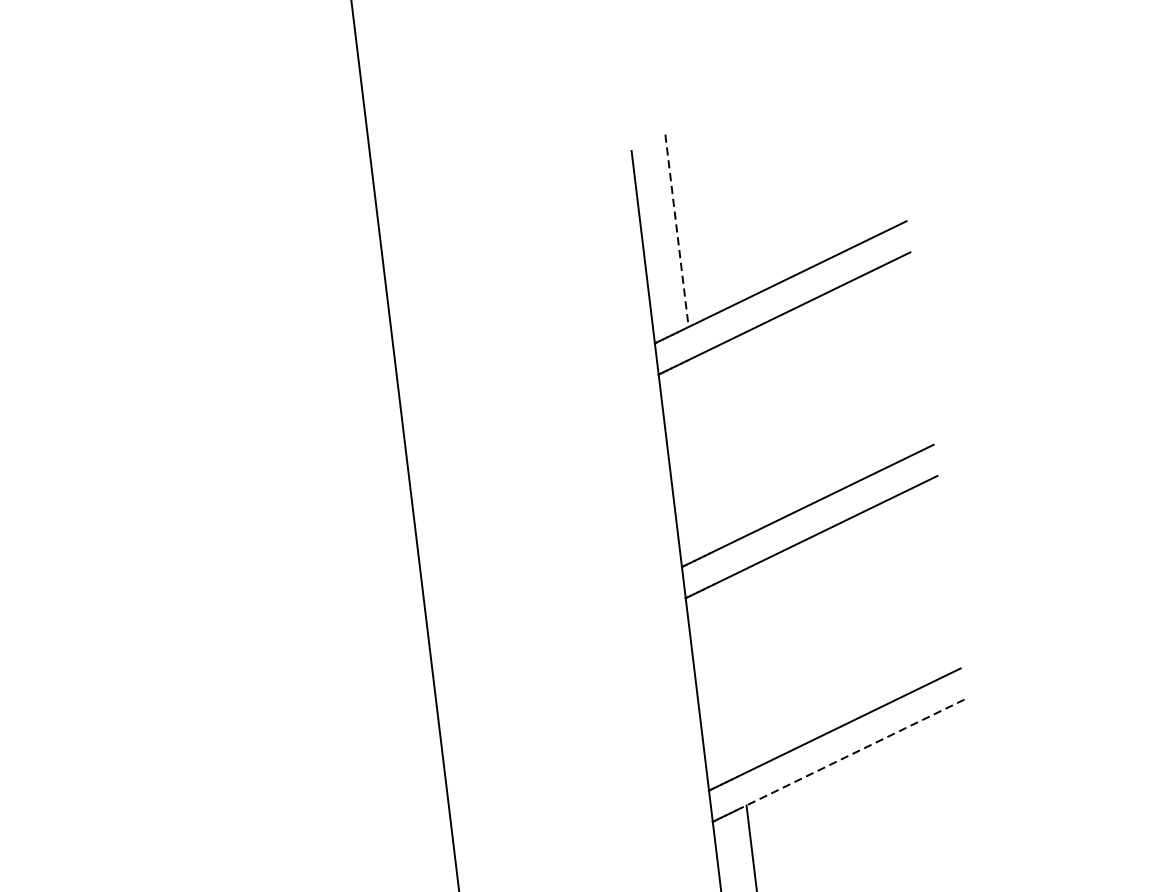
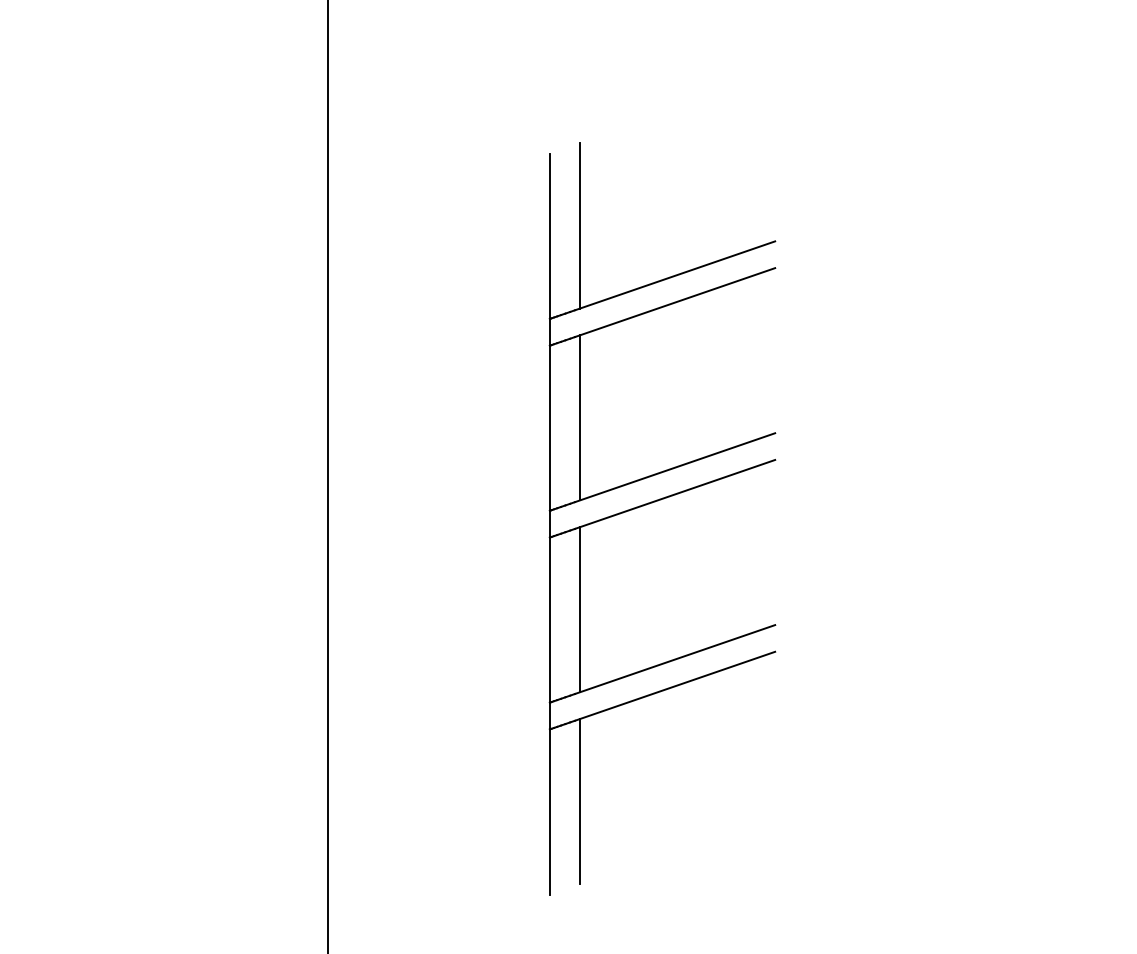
line: (677, 231) -> (580, 226), dashed -> solid
line: (704, 453) -> (580, 417), added
line: (731, 677) -> (580, 609), added
line: (853, 754) -> (675, 686), dashed -> solid

